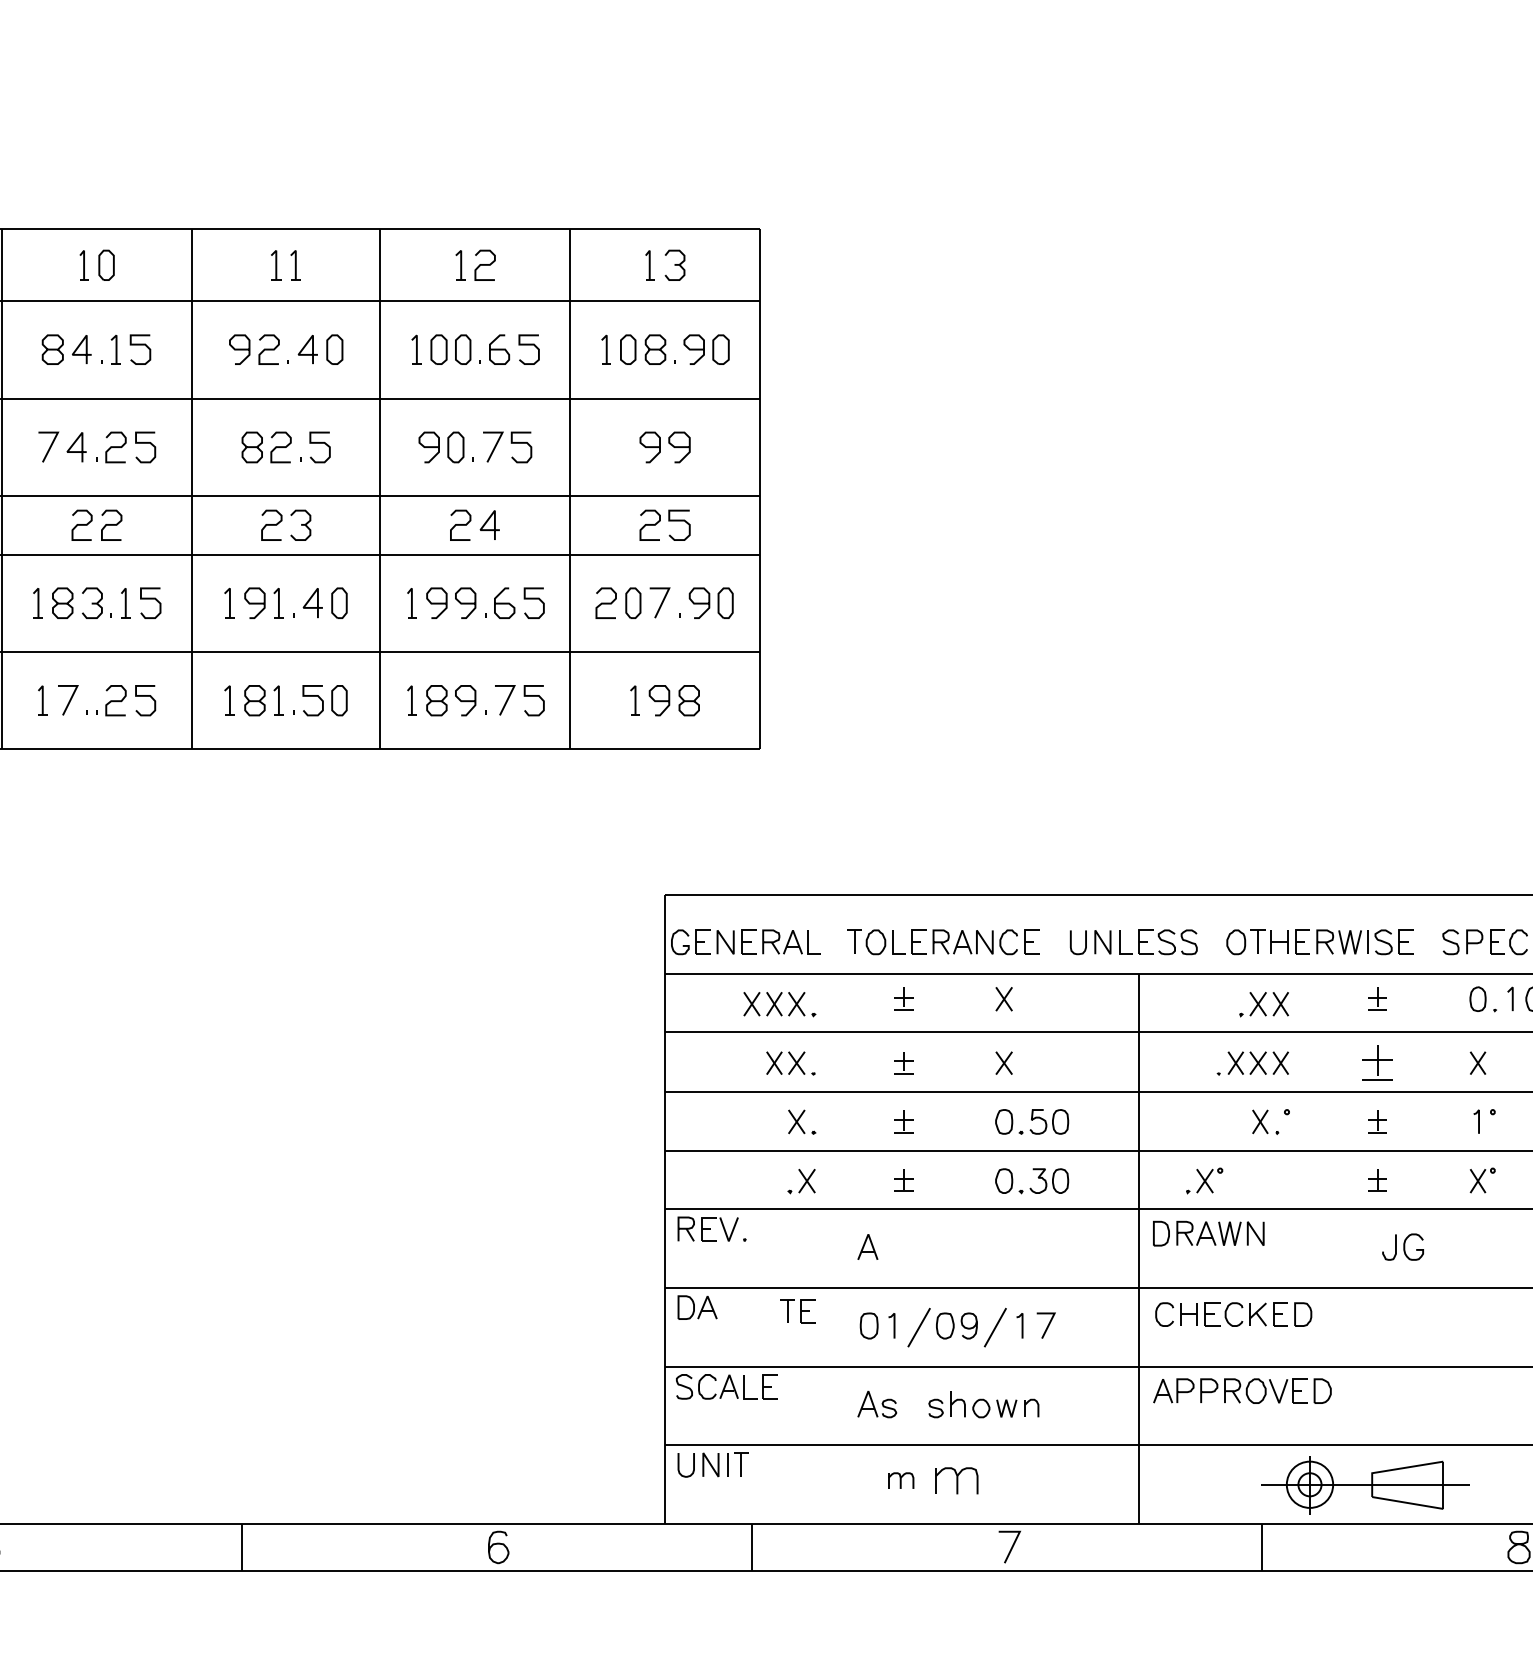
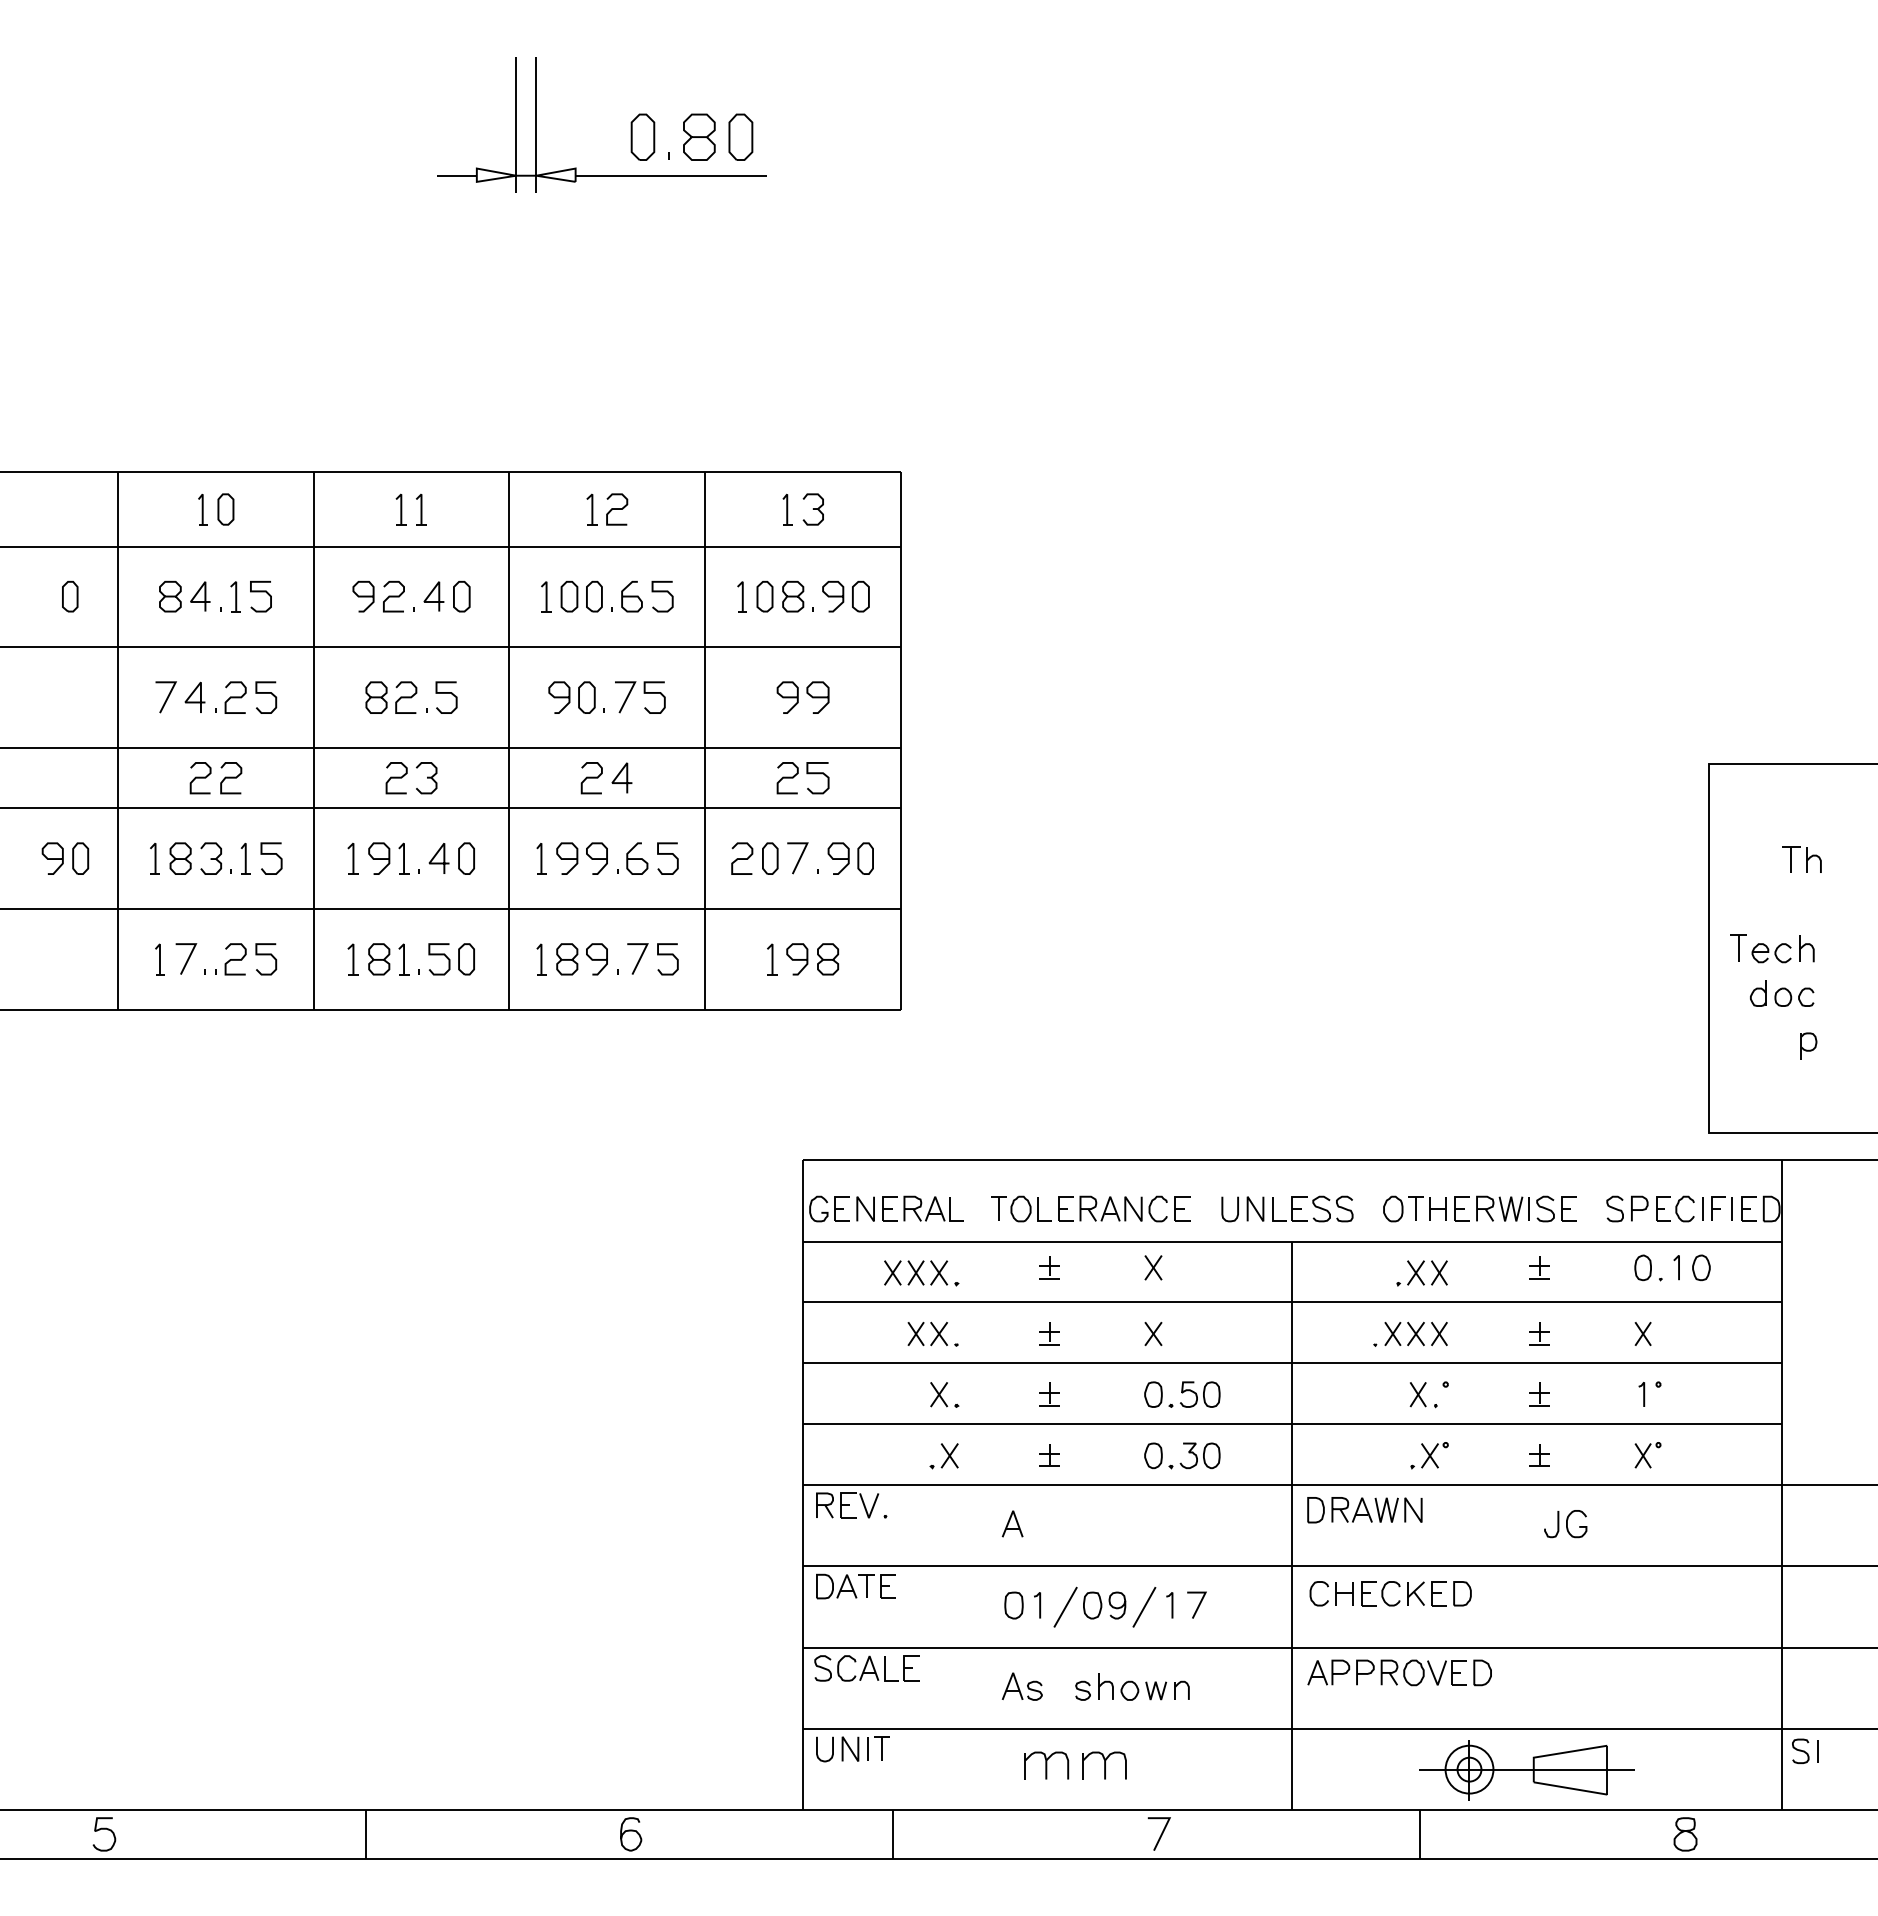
part: (1377, 1062) -> (1539, 1333), size x0.62
part: (1204, 1180) -> (1429, 1455), moved
part: (797, 1311) -> (876, 1586), moved
part: (900, 1480) -> (1046, 1765), size x1.67

